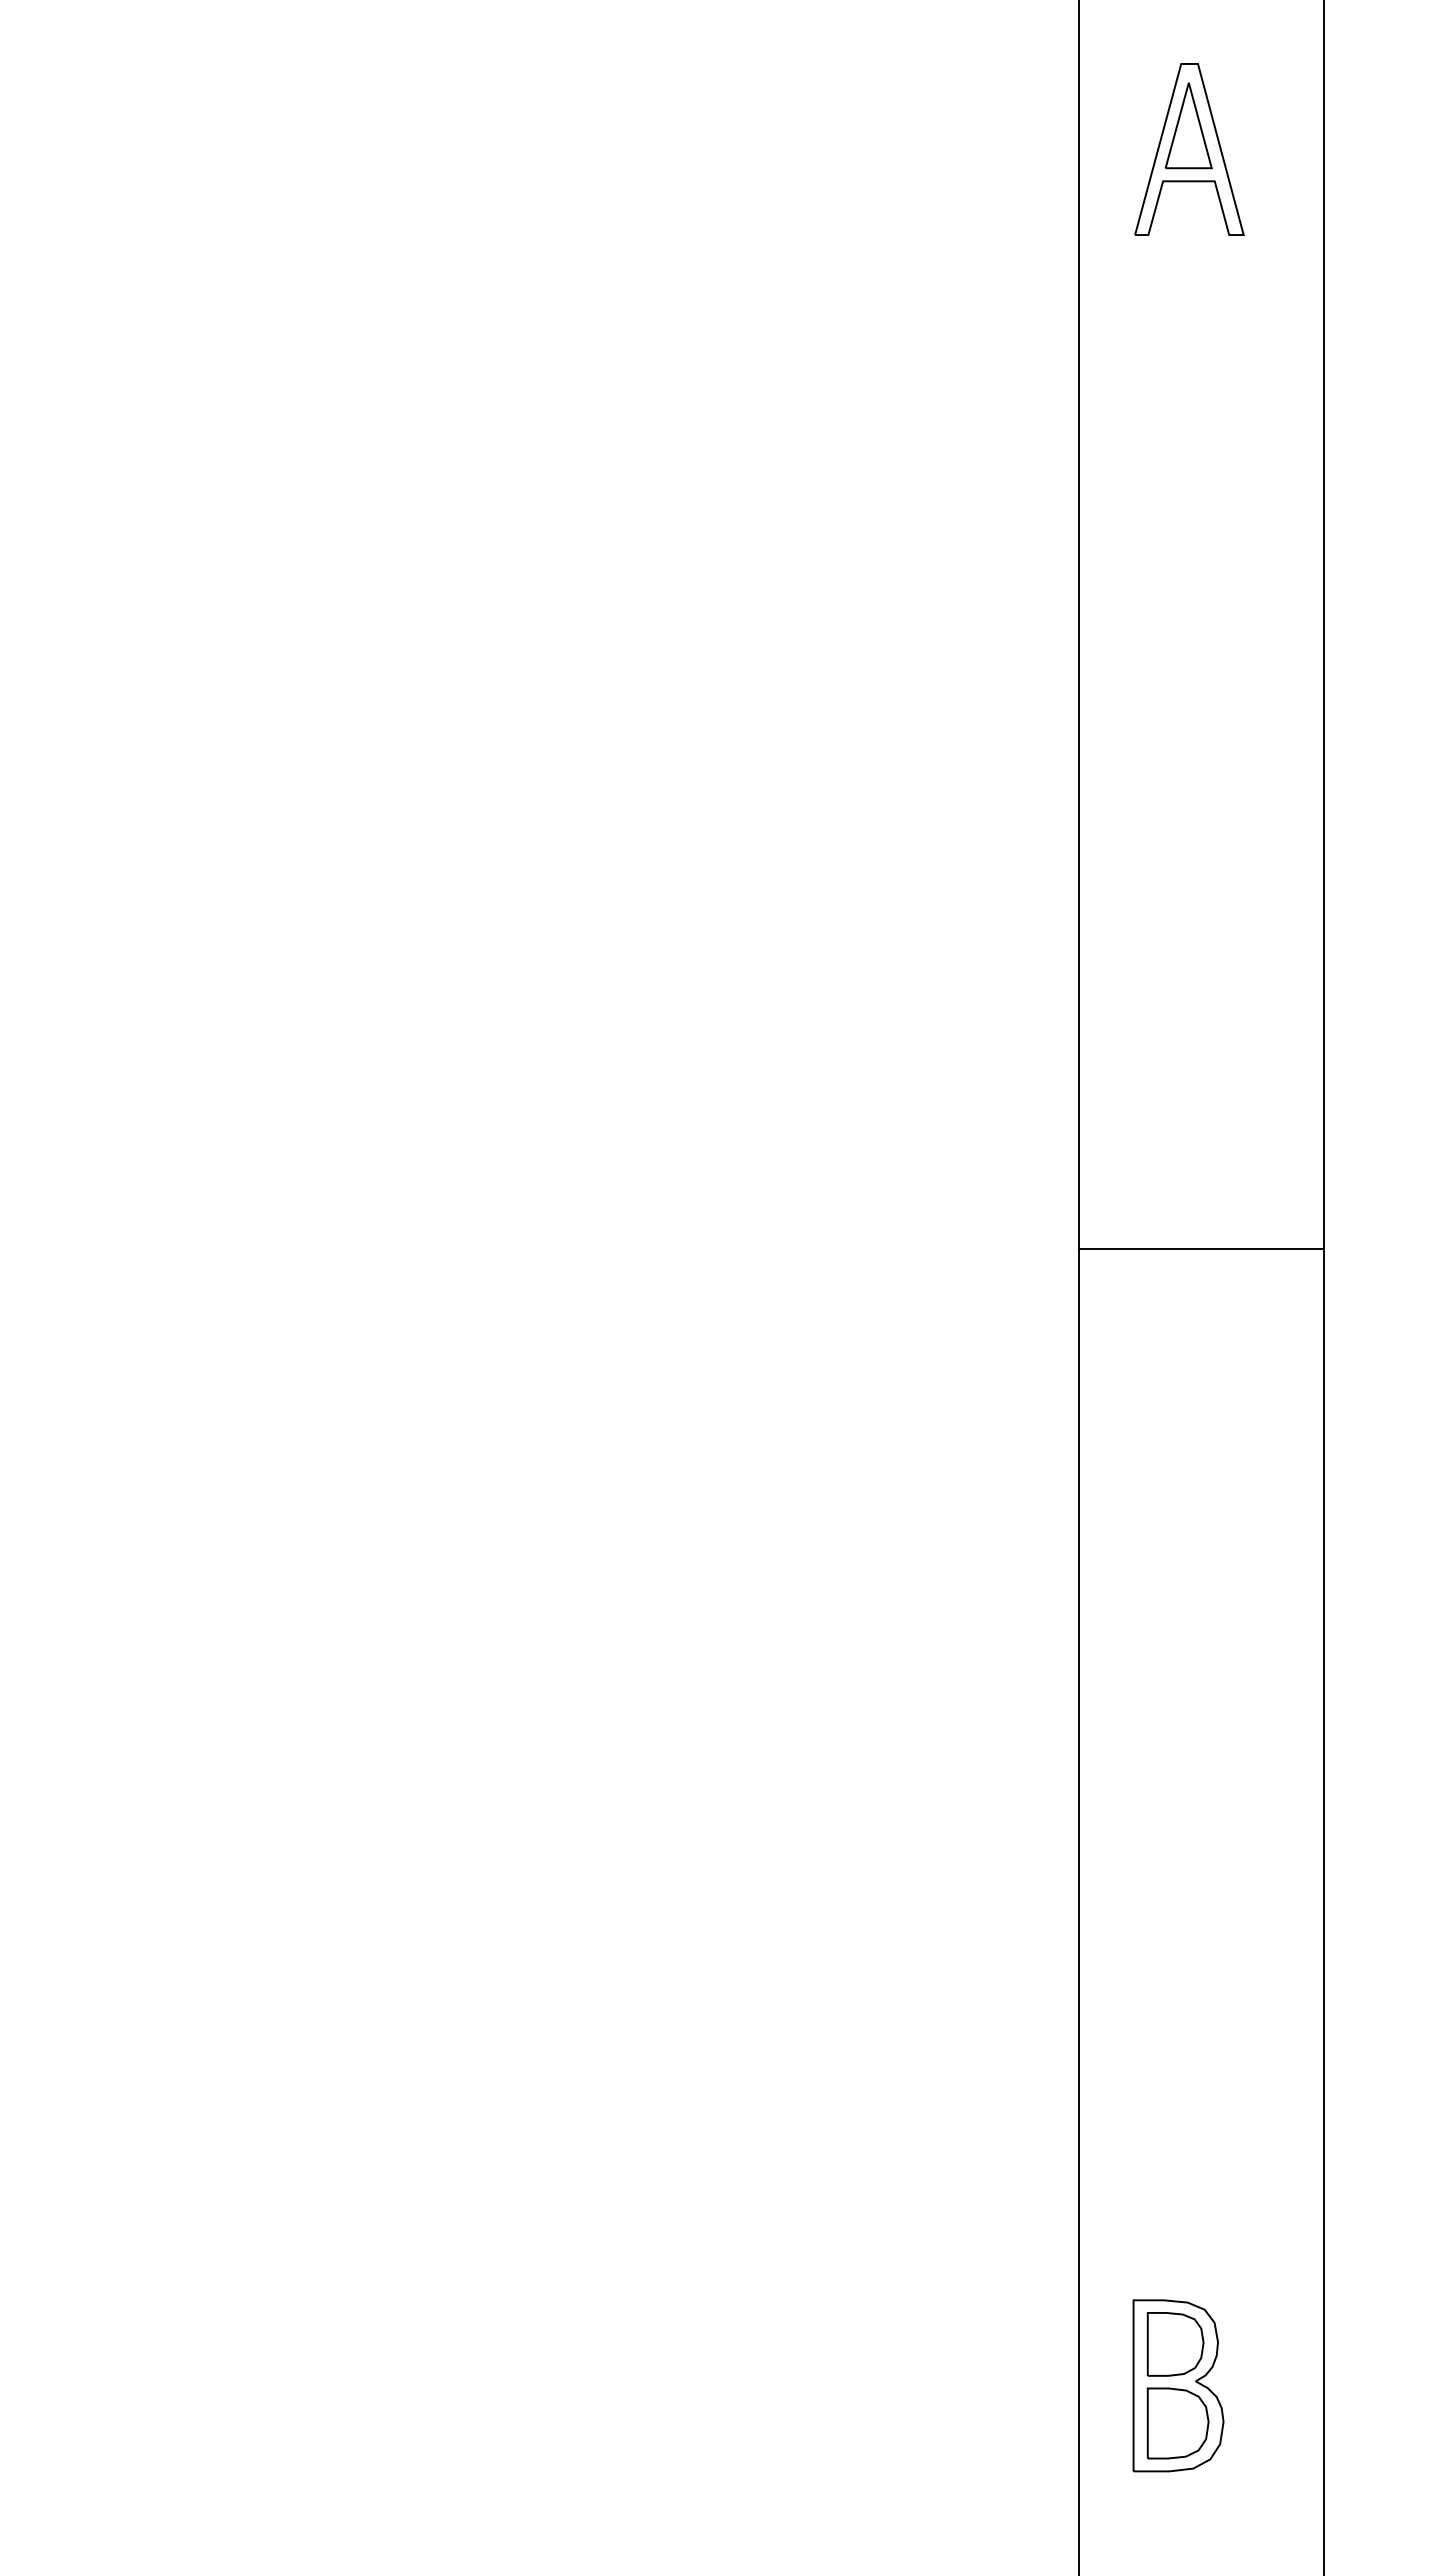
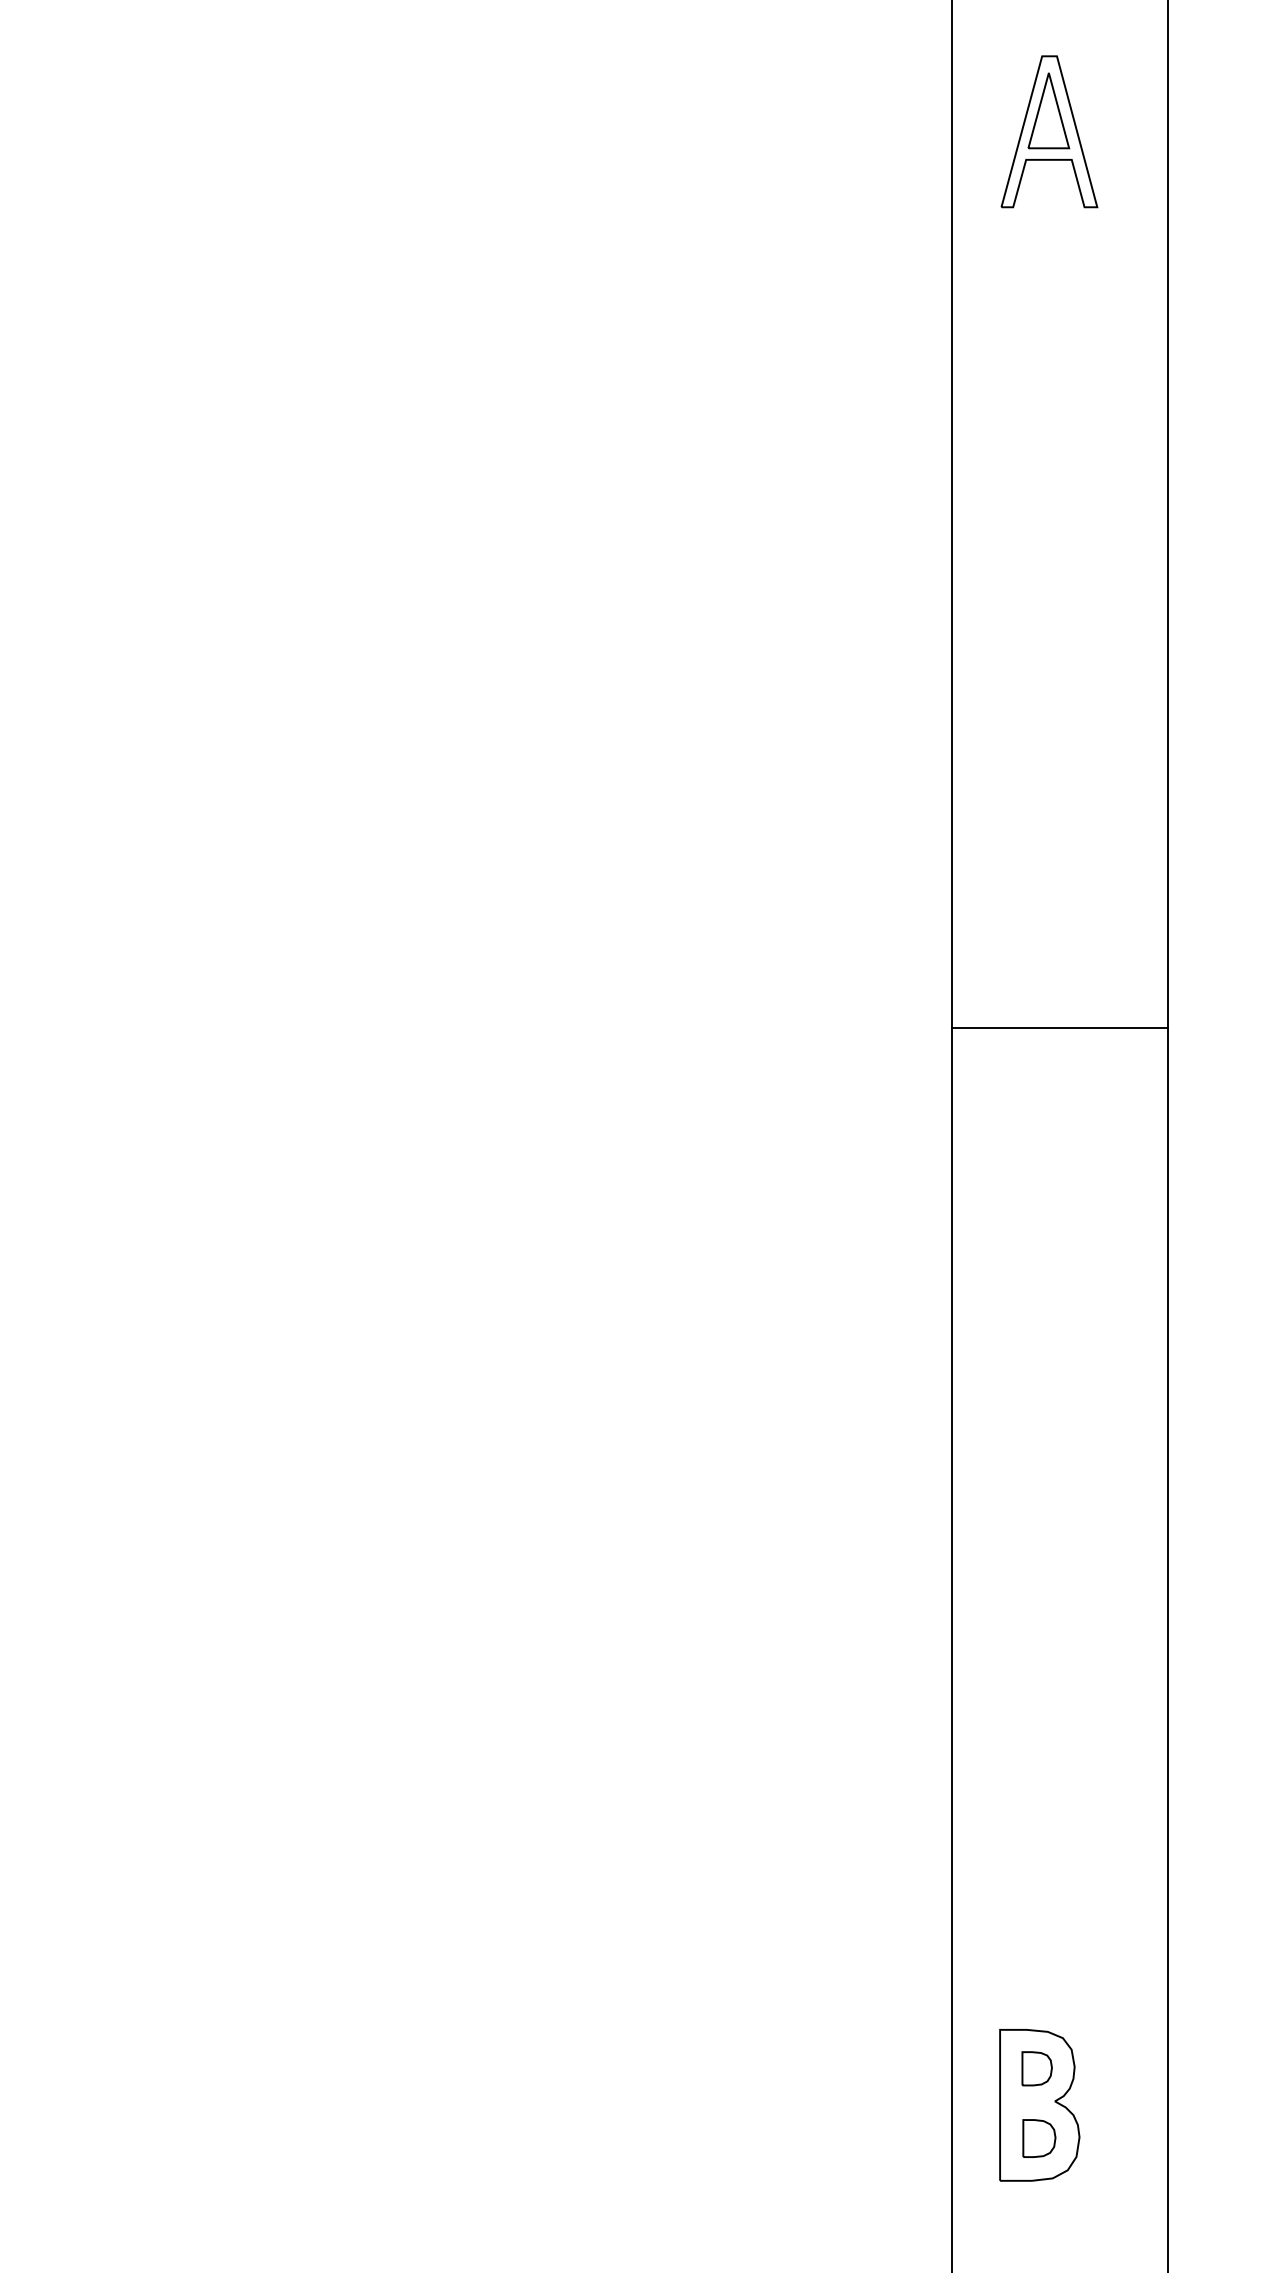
line: (1201, 1249) -> (1060, 1028), moved
part: (1175, 2344) -> (1037, 2068), size x0.6
part: (1177, 2423) -> (1038, 2138), size x0.6

